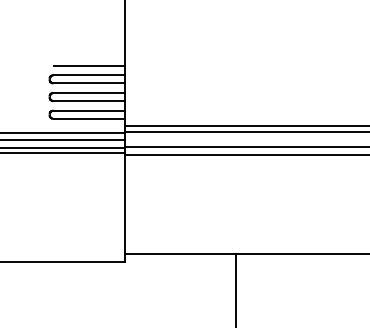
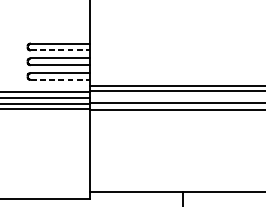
line: (88, 65) -> (60, 35), removed
line: (89, 83) -> (60, 50), solid -> dashed
line: (89, 118) -> (60, 79), solid -> dashed

